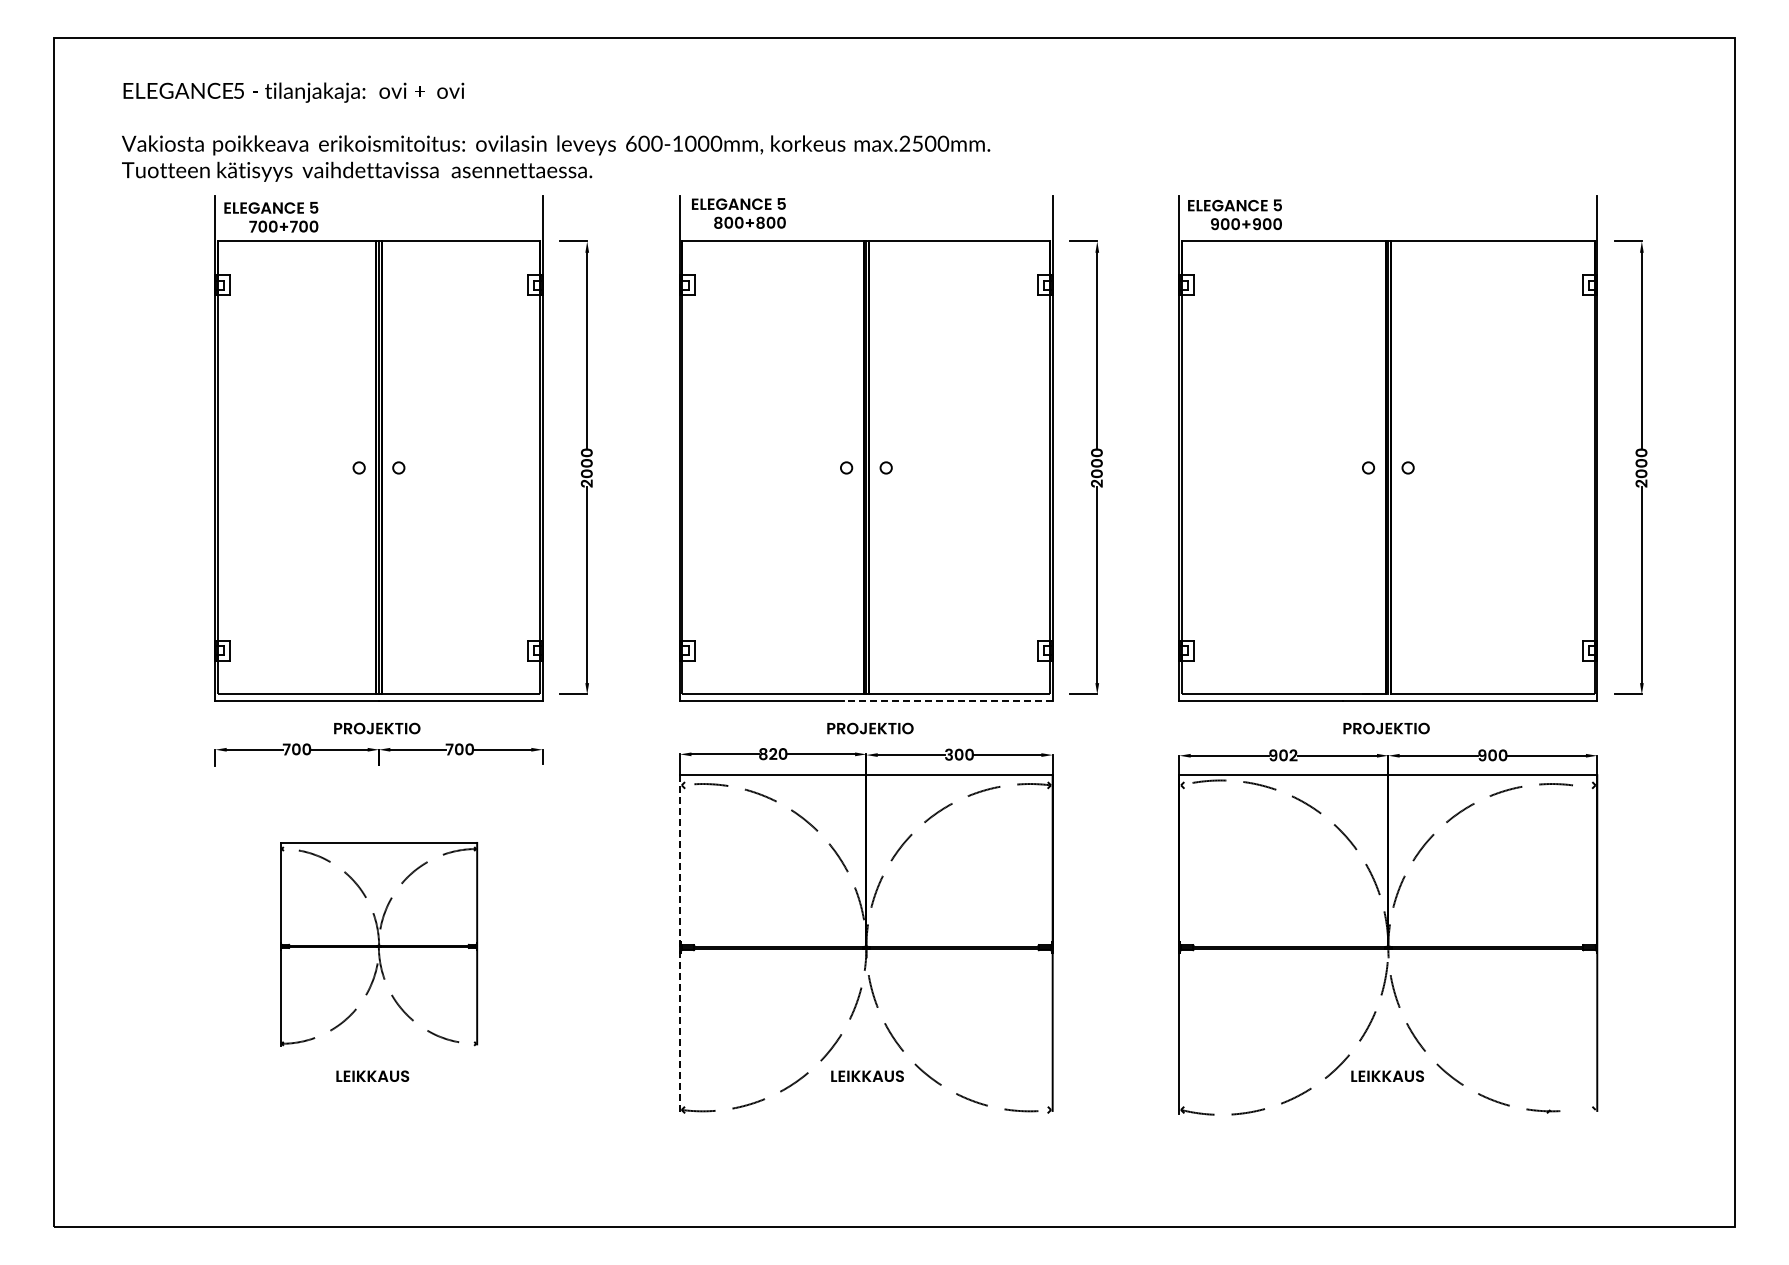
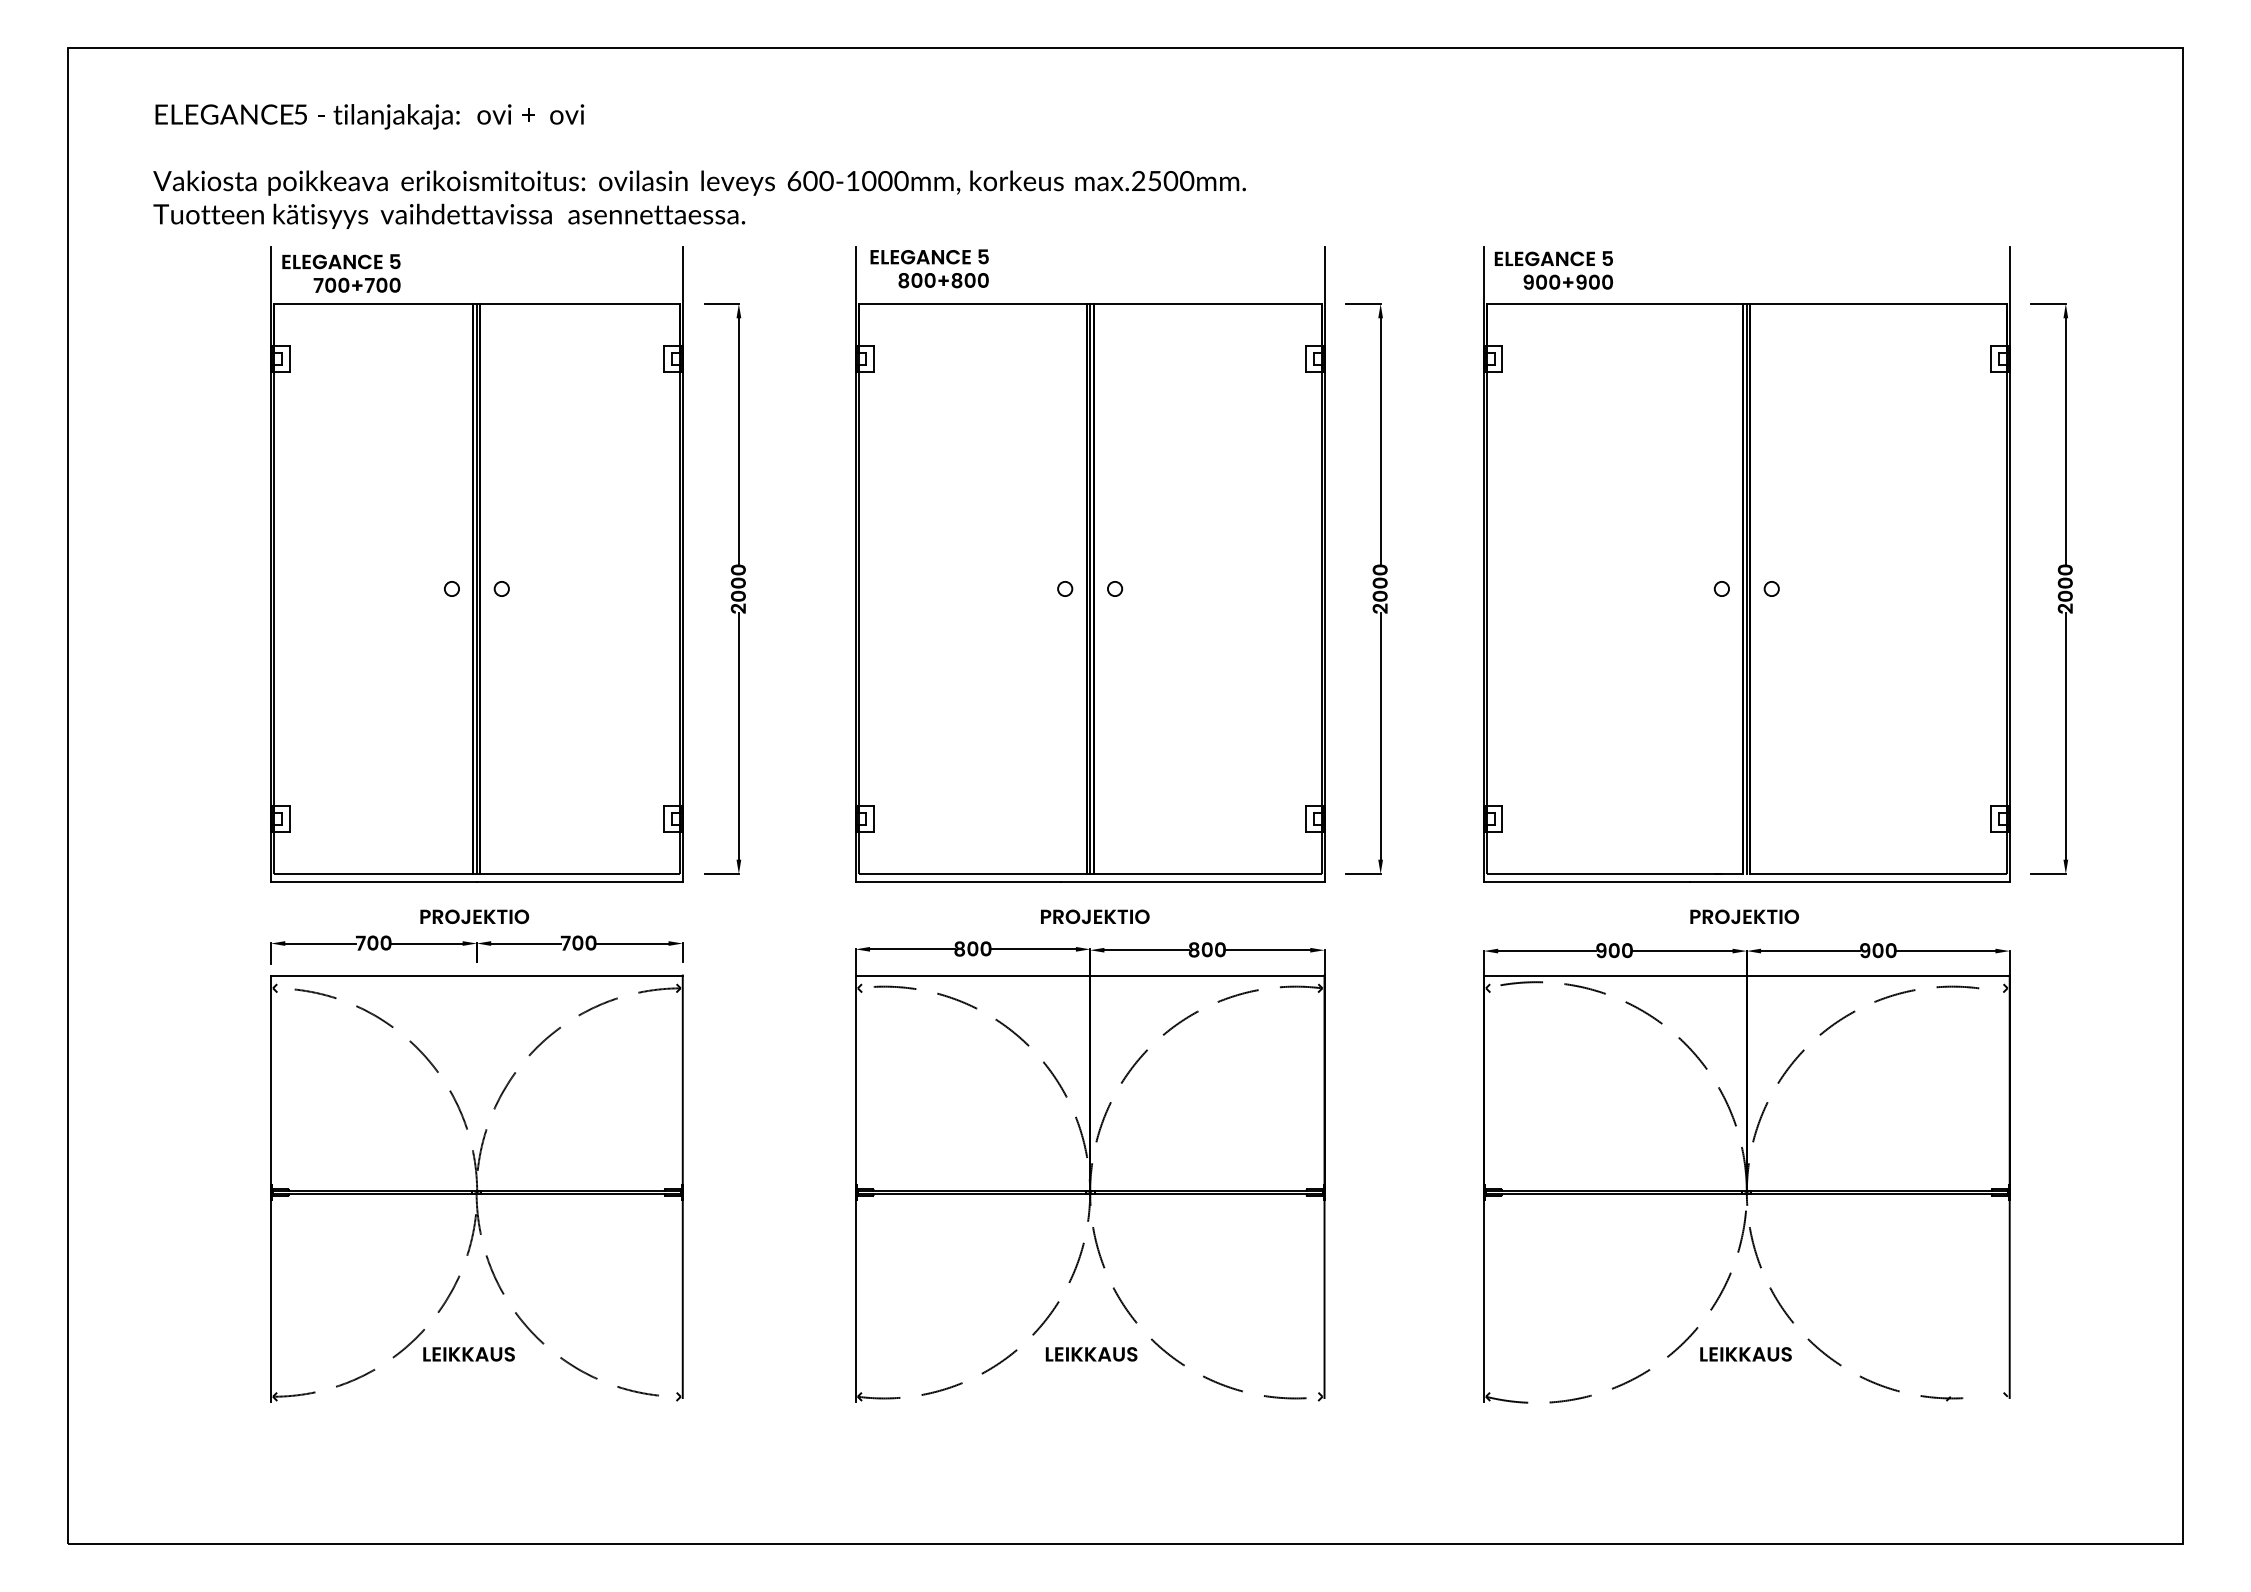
line: (948, 700) -> (1193, 881), dashed -> solid
text: (772, 754) -> (971, 949), 820 -> 800
text: (959, 754) -> (1207, 949), 300 -> 800
text: (1282, 755) -> (1613, 950), 902 -> 900
part: (378, 944) -> (476, 1188), size x1.67
line: (680, 945) -> (856, 1189), dashed -> solid

